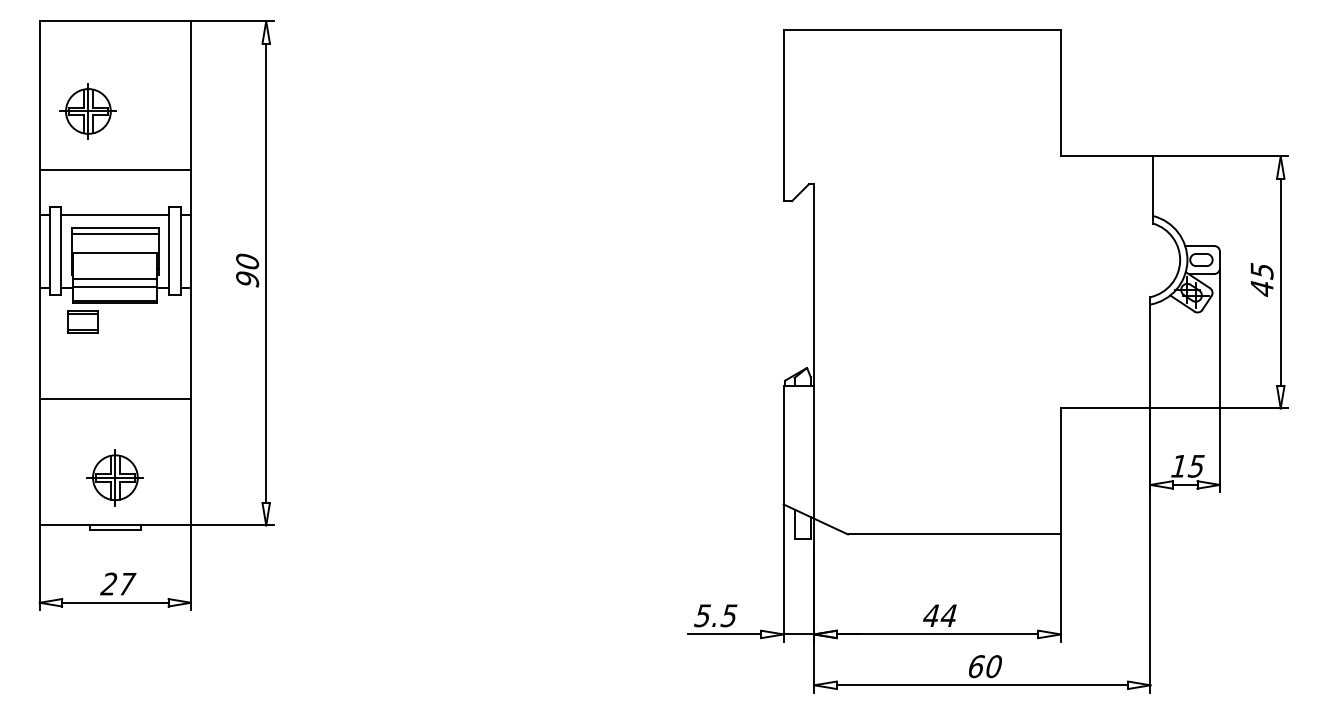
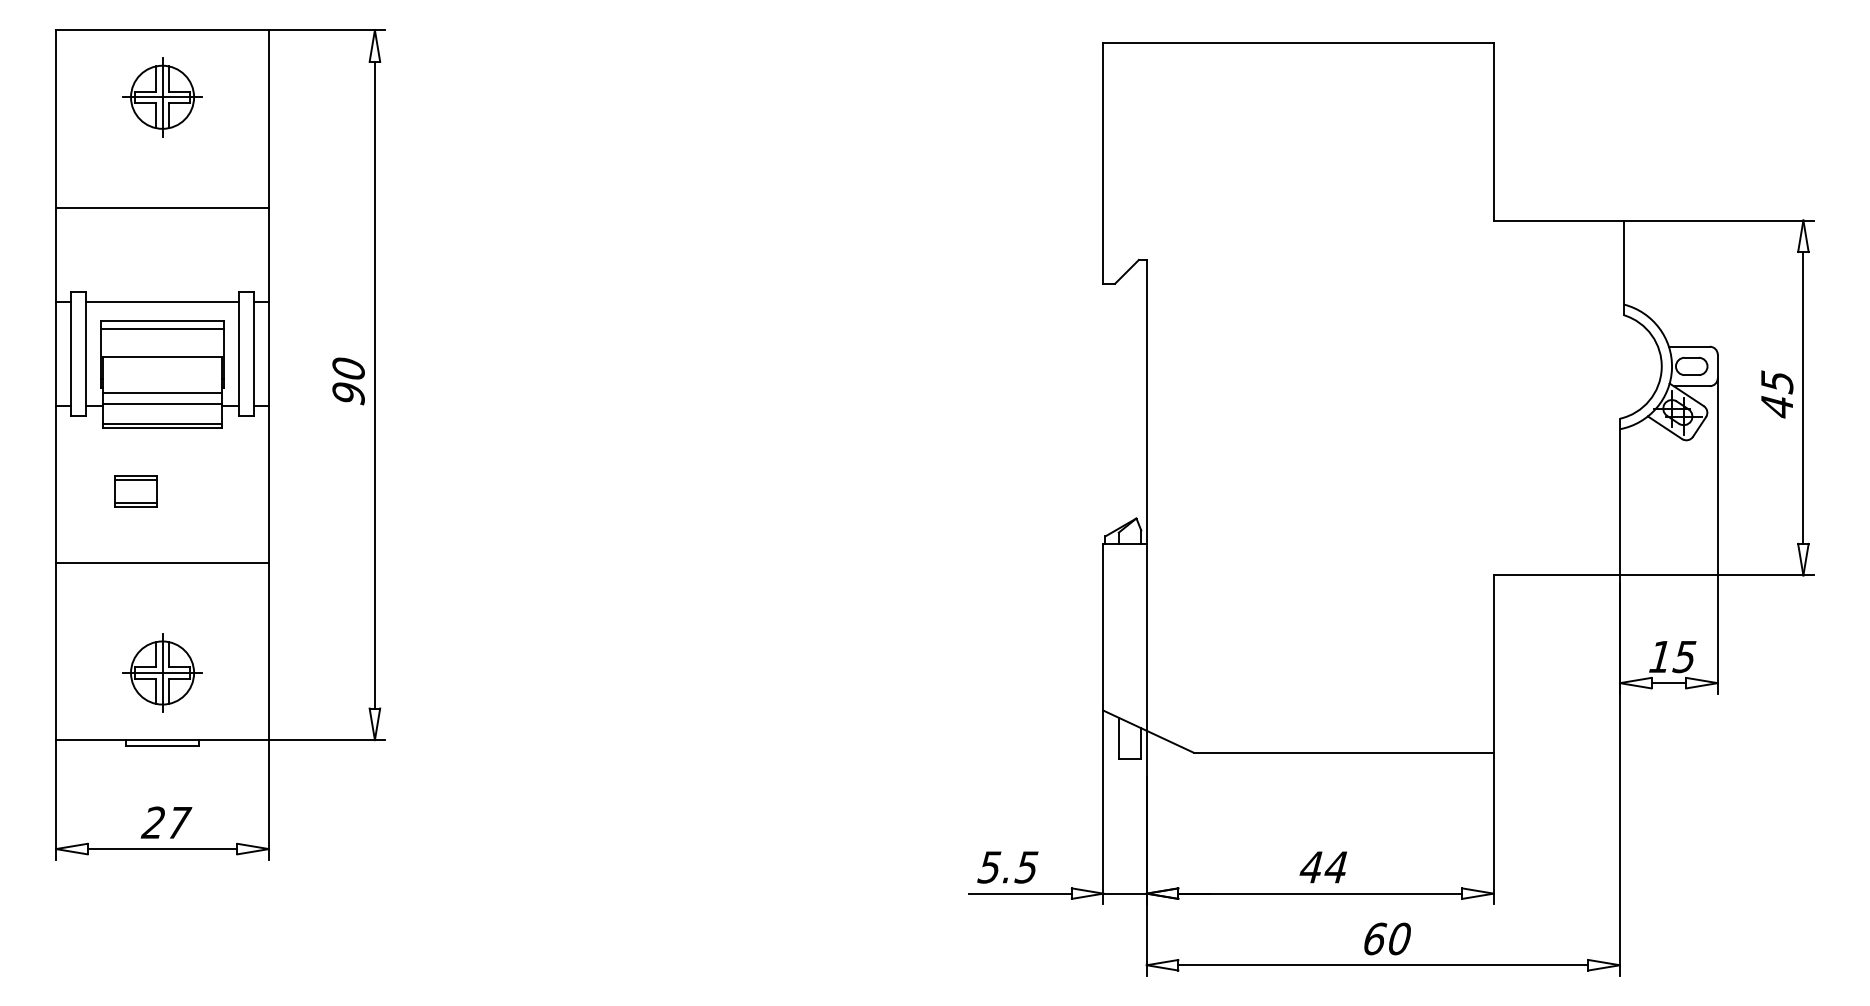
part: (88, 111) -> (162, 97), moved
line: (115, 169) -> (162, 207), moved
part: (82, 321) -> (135, 491), moved

